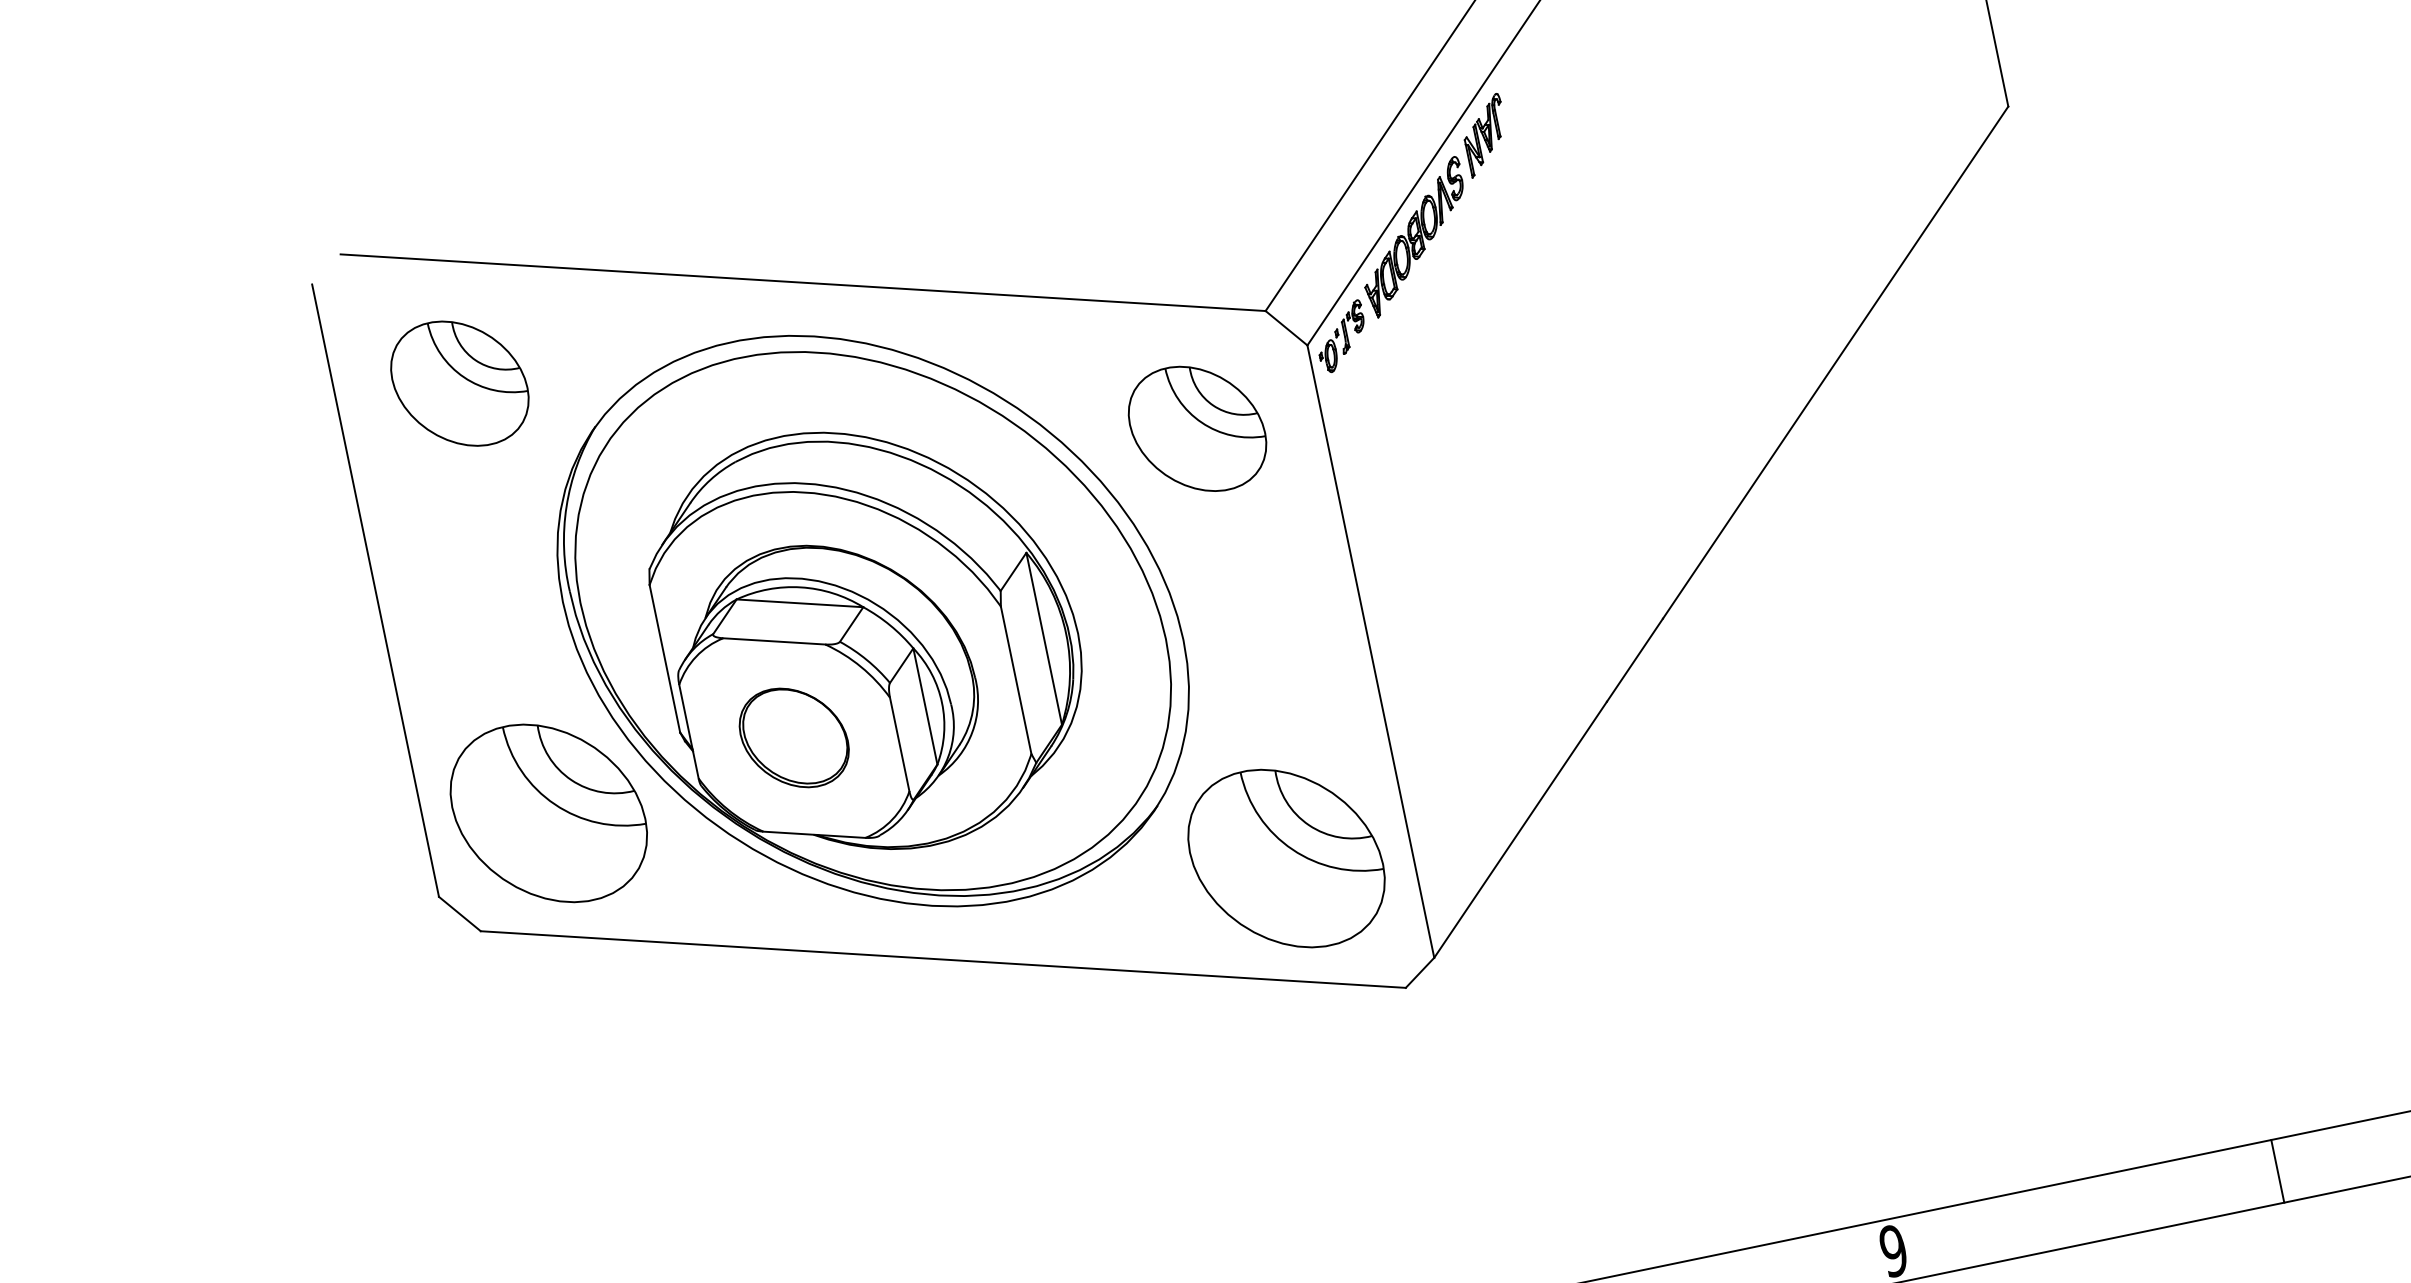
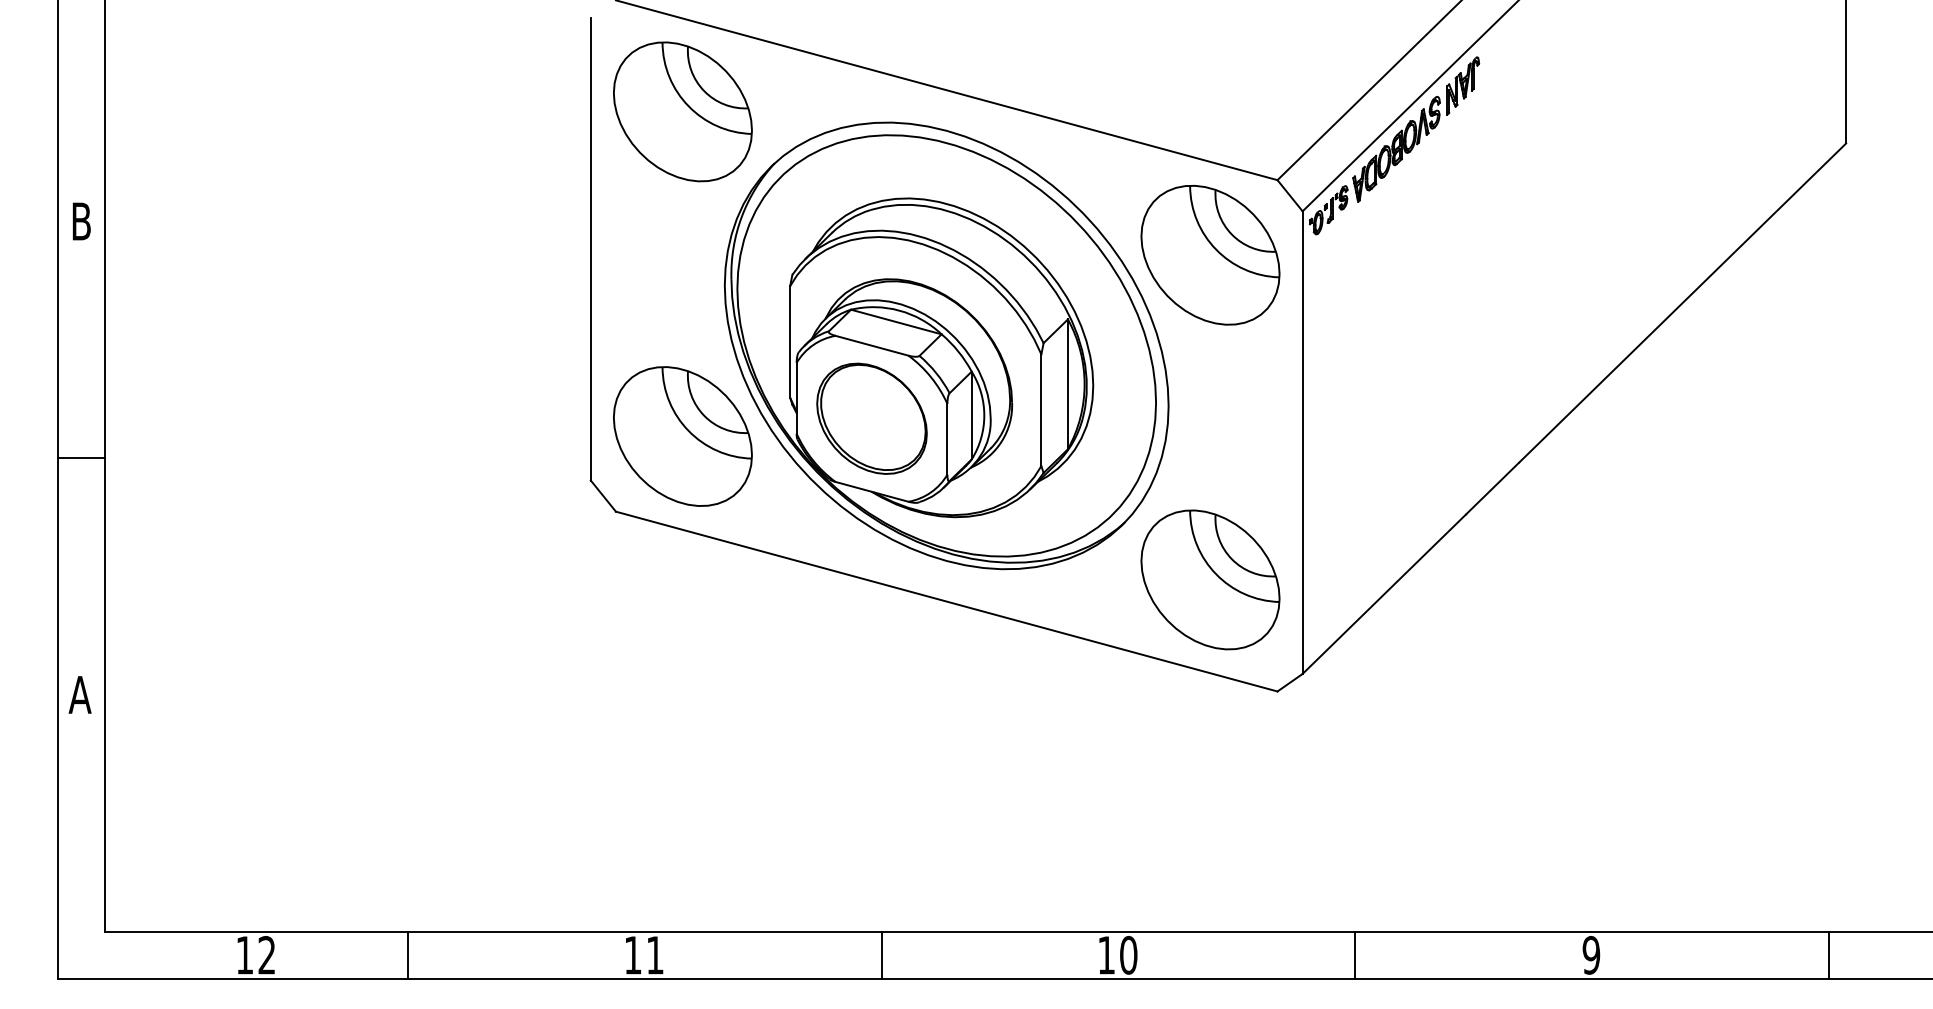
part: (459, 383) -> (682, 111), size x1.43
part: (1197, 429) -> (1210, 255), size x1.43
part: (793, 737) -> (871, 418), size x1.43
line: (2277, 1170) -> (1828, 954), moved

